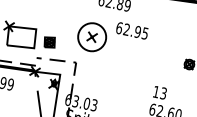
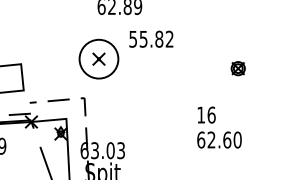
text: (132, 30) -> (151, 38), 62.95 -> 55.82
part: (49, 41) -> (42, 77), removed
text: (163, 93) -> (211, 114), 13 -> 16

